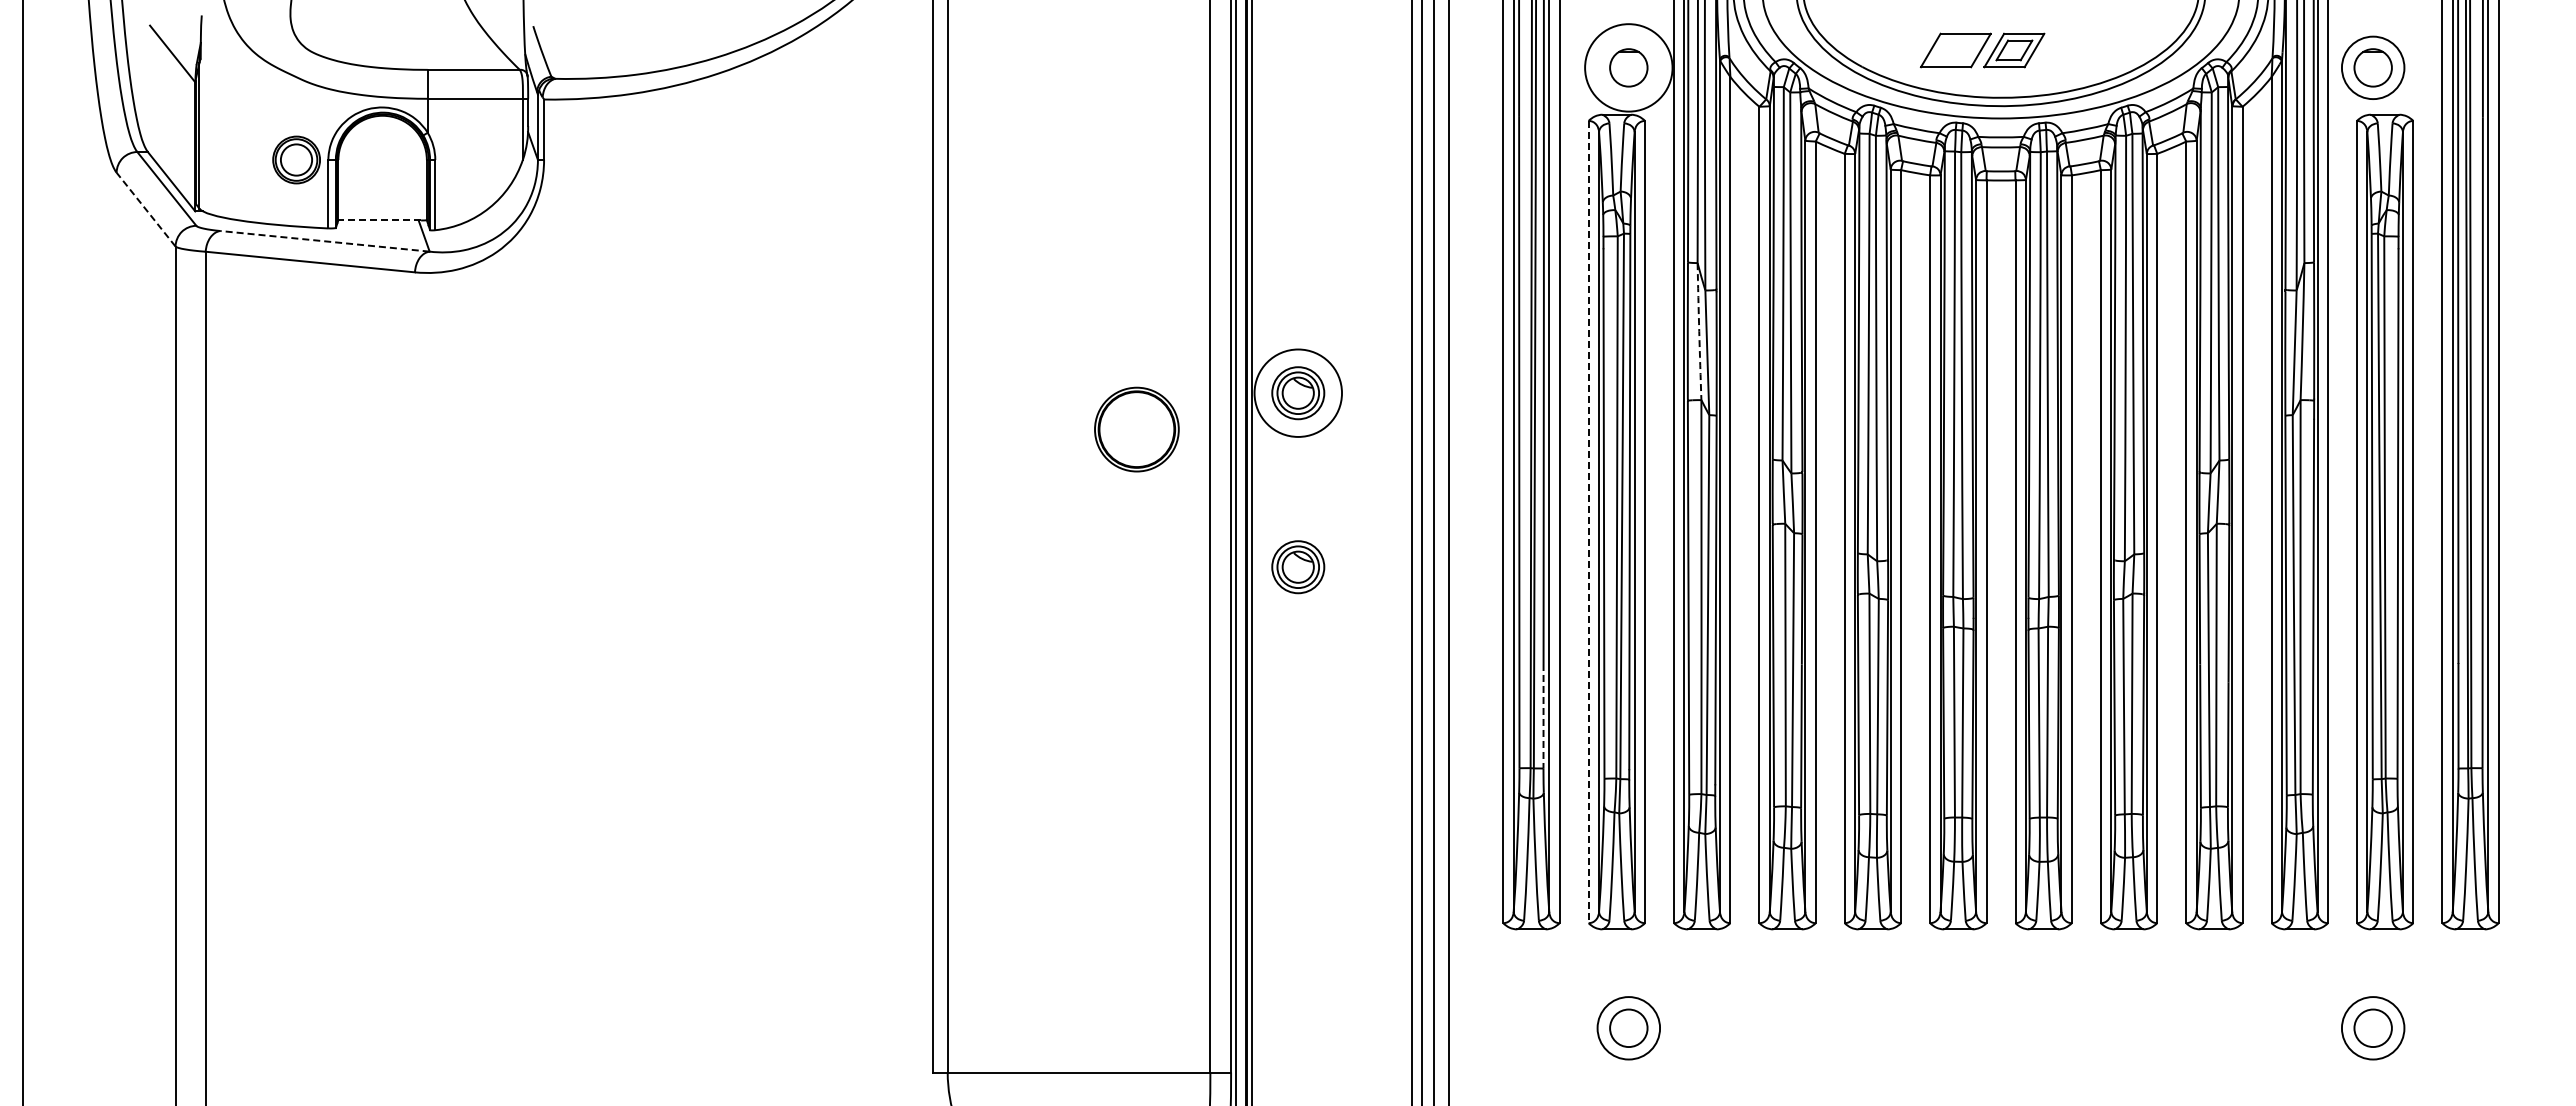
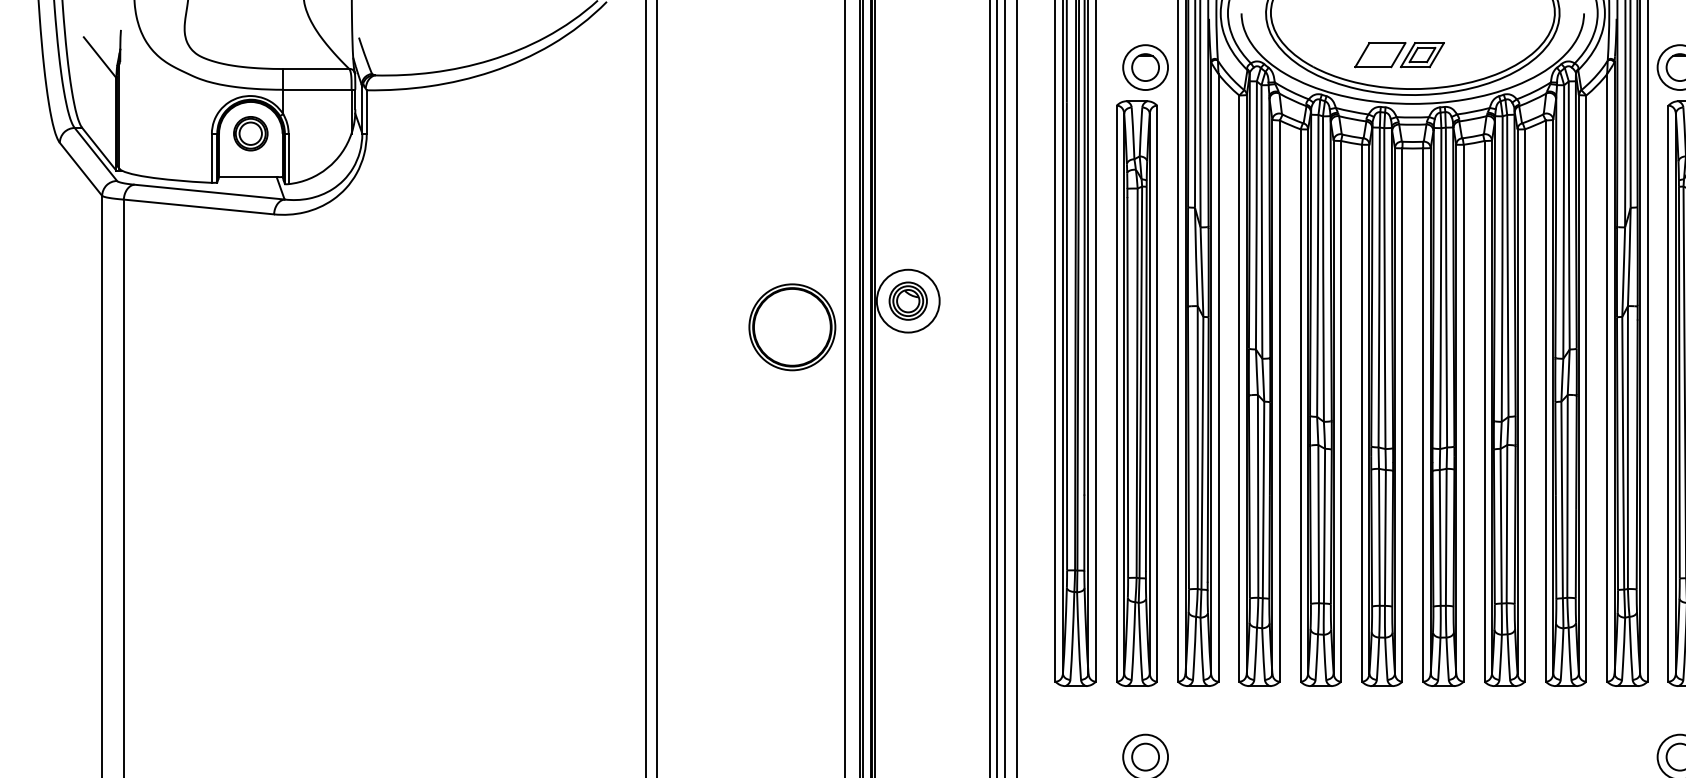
circle: (1628, 67) -> (1145, 67), size x0.71
part: (296, 159) -> (250, 133), moved
line: (145, 209) -> (80, 169), dashed -> solid
line: (379, 220) -> (248, 177), dashed -> solid
line: (324, 241) -> (209, 192), dashed -> solid
arc: (1699, 331) -> (1196, 256), dashed -> solid
part: (1136, 429) -> (792, 327), size x1.43
line: (1588, 522) -> (1116, 393), dashed -> solid
part: (1298, 567) -> (908, 426), removed
line: (1543, 716) -> (1084, 533), dashed -> solid

